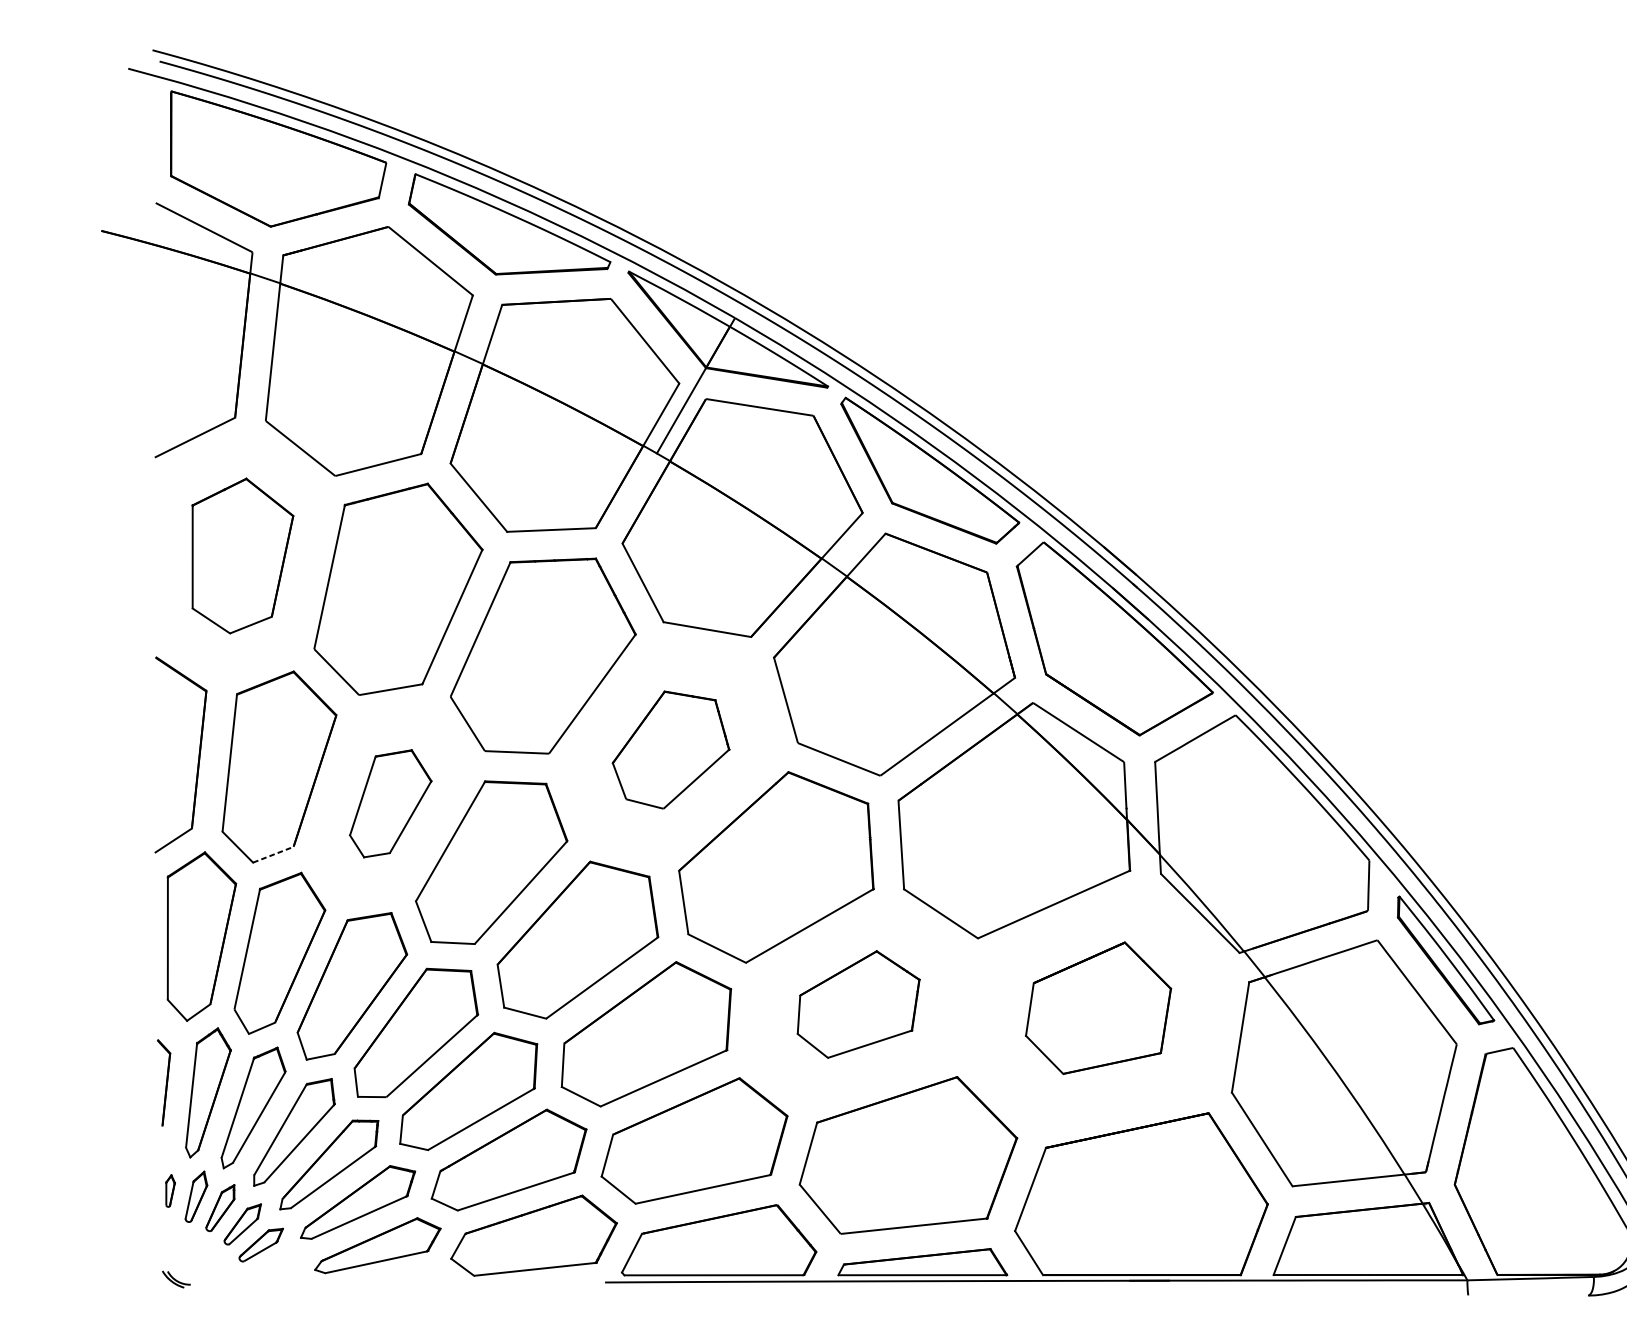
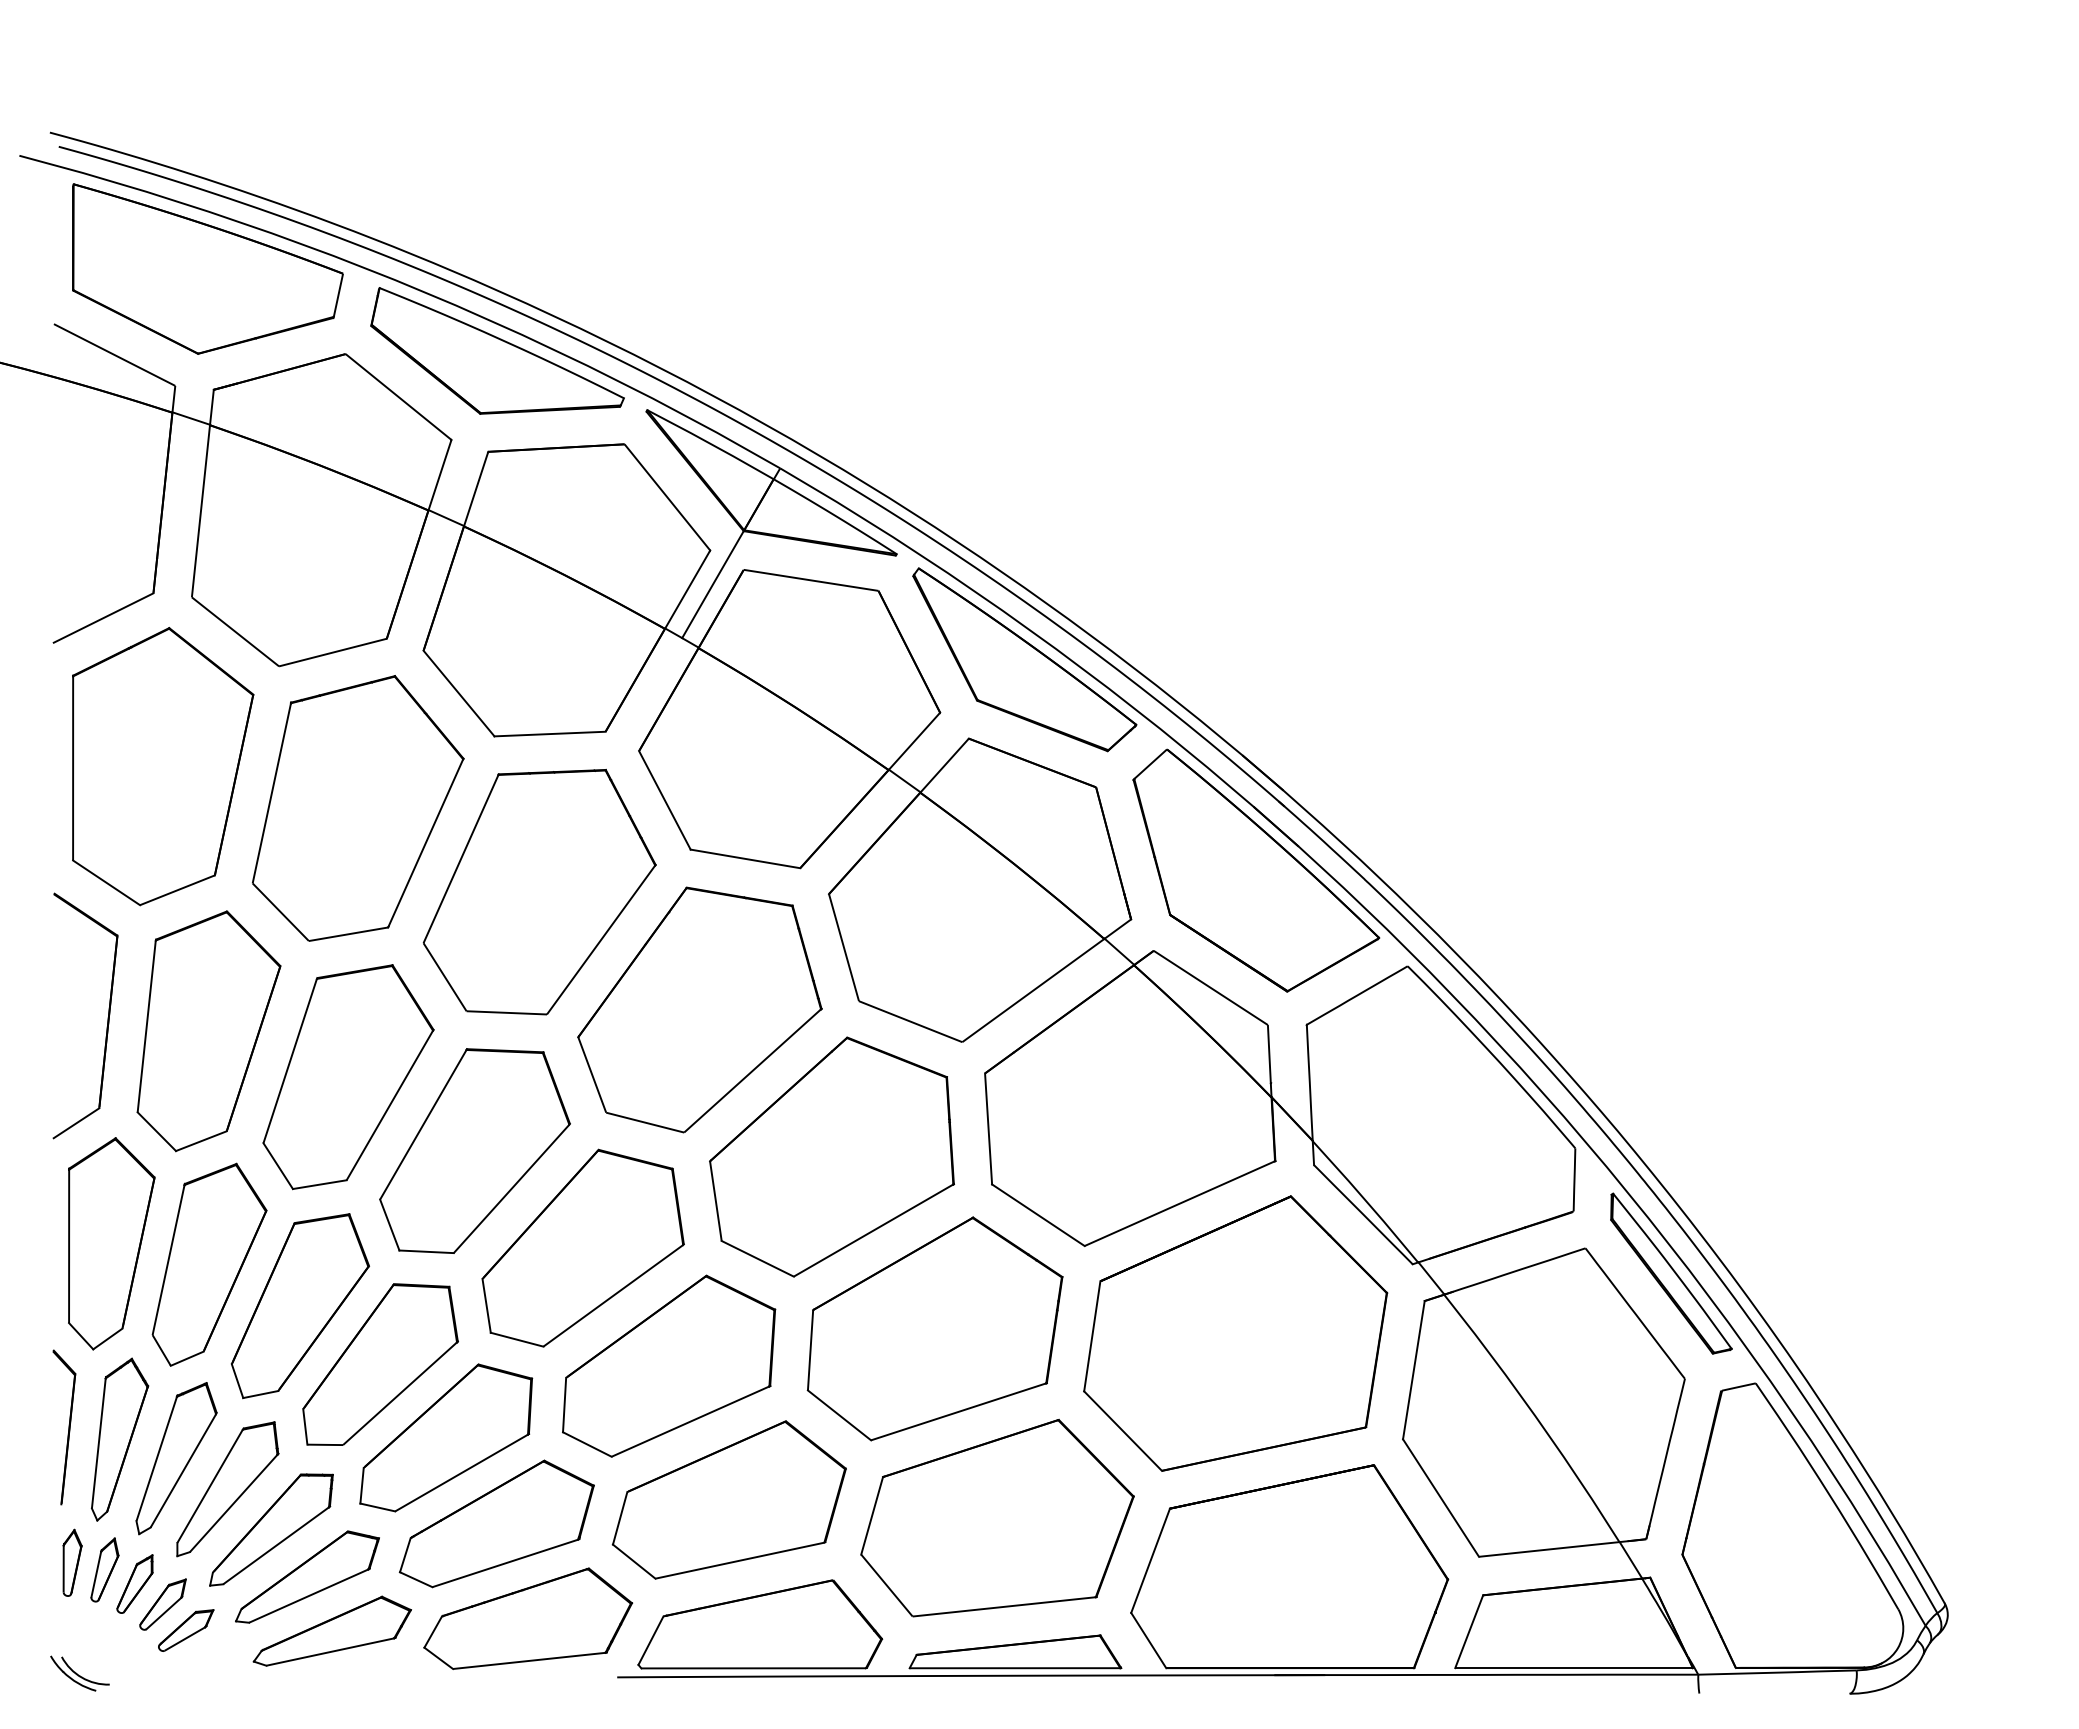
part: (243, 555) -> (163, 766), size x1.43
part: (670, 749) -> (699, 1009), size x1.67
part: (390, 803) -> (348, 1077), size x1.67
line: (273, 854) -> (201, 1140), dashed -> solid
part: (858, 1004) -> (934, 1328), size x1.67
part: (1098, 1008) -> (1235, 1333), size x1.67
part: (164, 1083) -> (64, 1427), size x1.43
part: (170, 1190) -> (72, 1562), size x1.67
part: (176, 1279) -> (79, 1673), size x1.67

